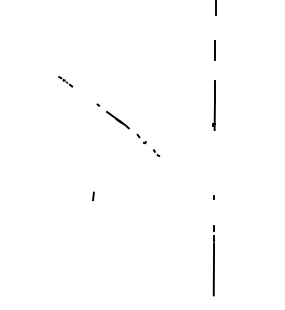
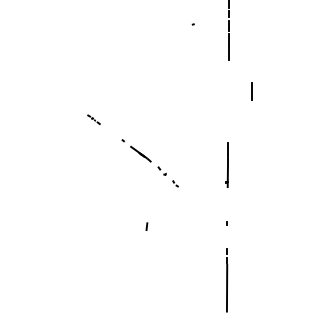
line: (214, 50) -> (251, 91), moved
part: (213, 104) -> (226, 164), moved
line: (92, 196) -> (146, 226), moved

